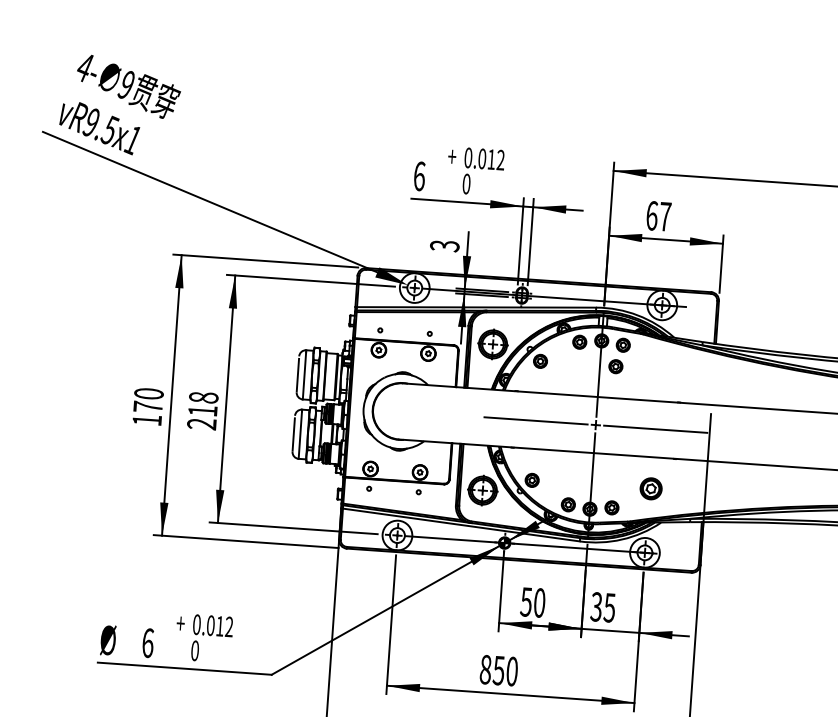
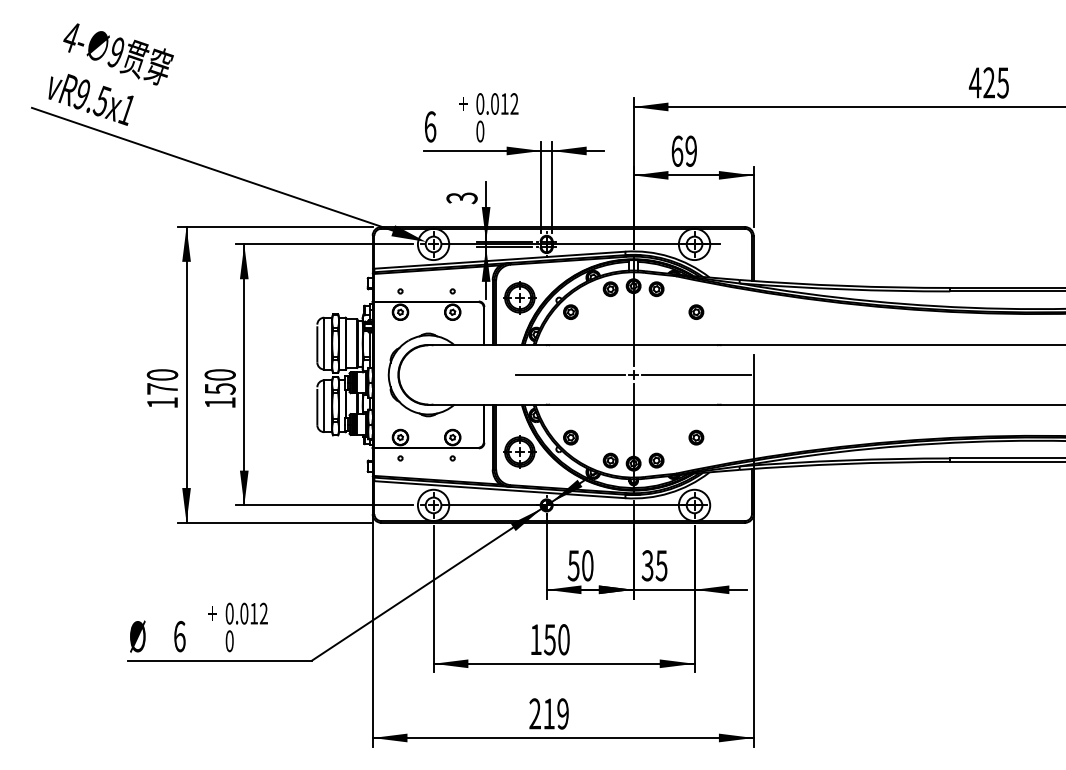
text: (665, 216) -> (691, 150), 67 -> 69
part: (616, 366) -> (696, 311), moved
text: (202, 410) -> (219, 388), 218 -> 150
part: (651, 488) -> (696, 437), size x0.62
text: (485, 669) -> (535, 639), 850 -> 150

